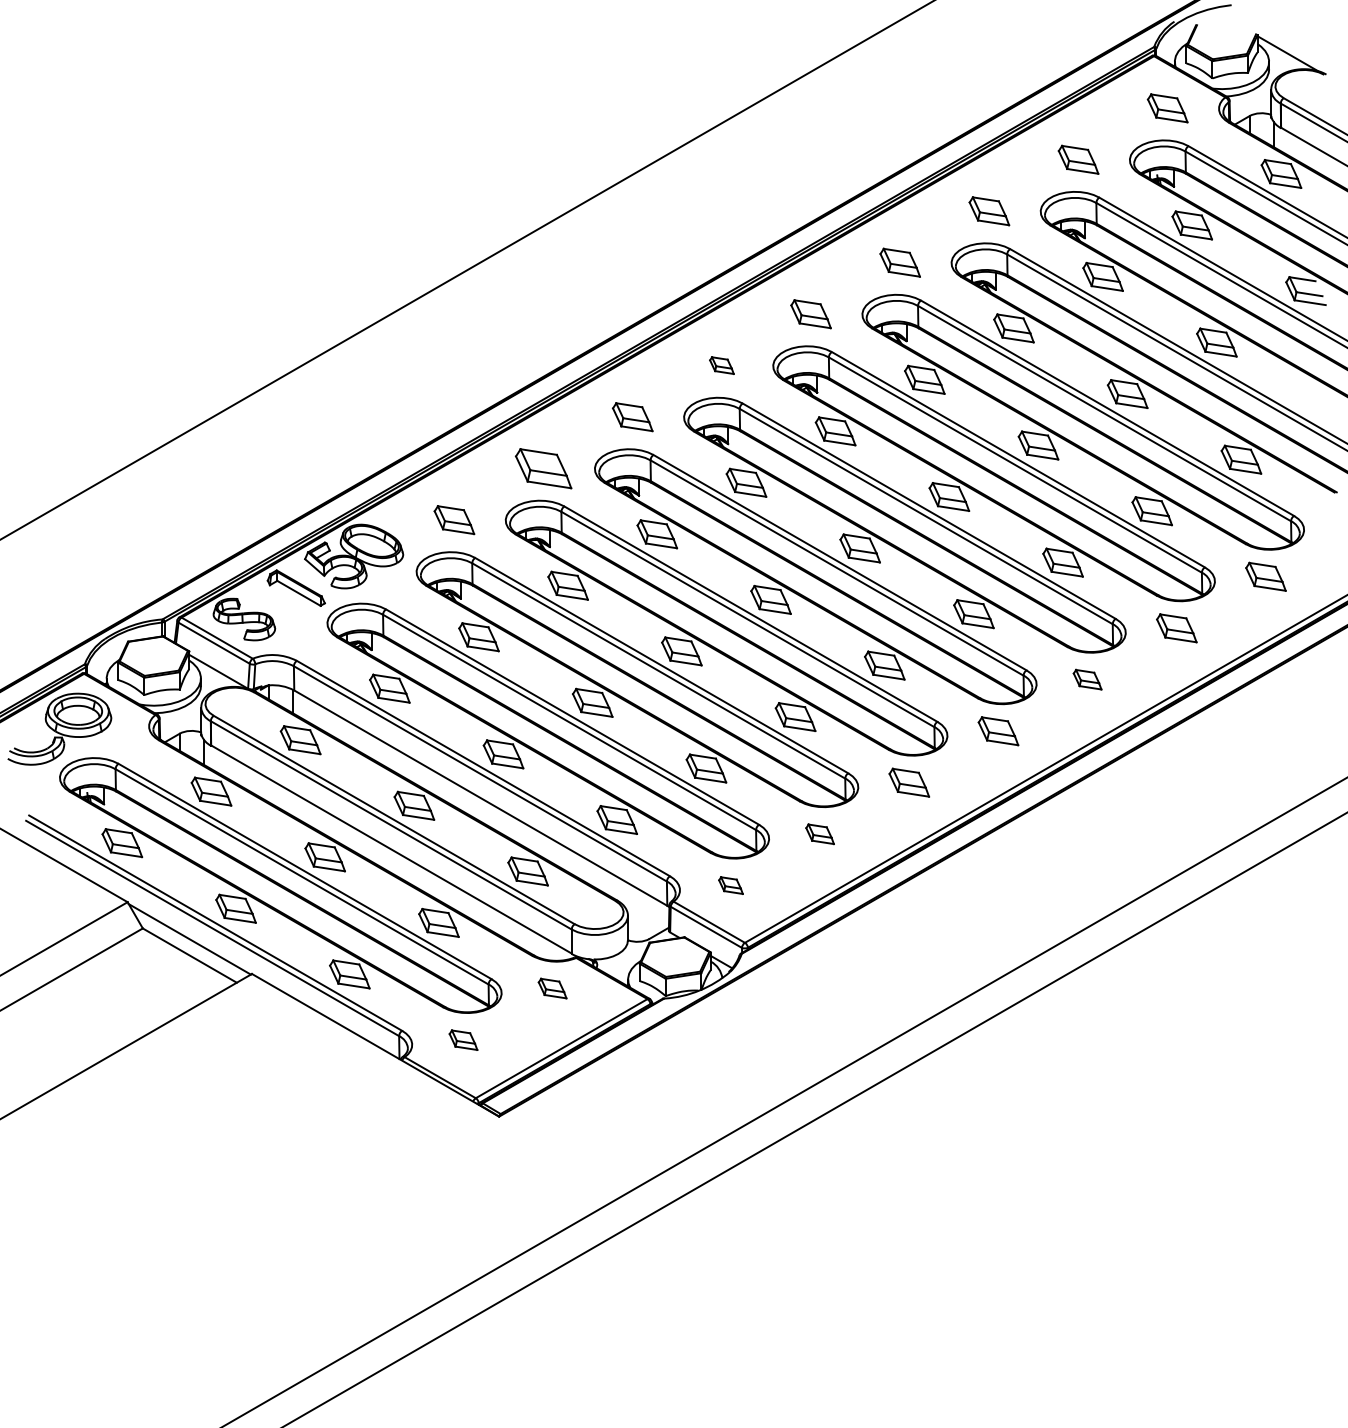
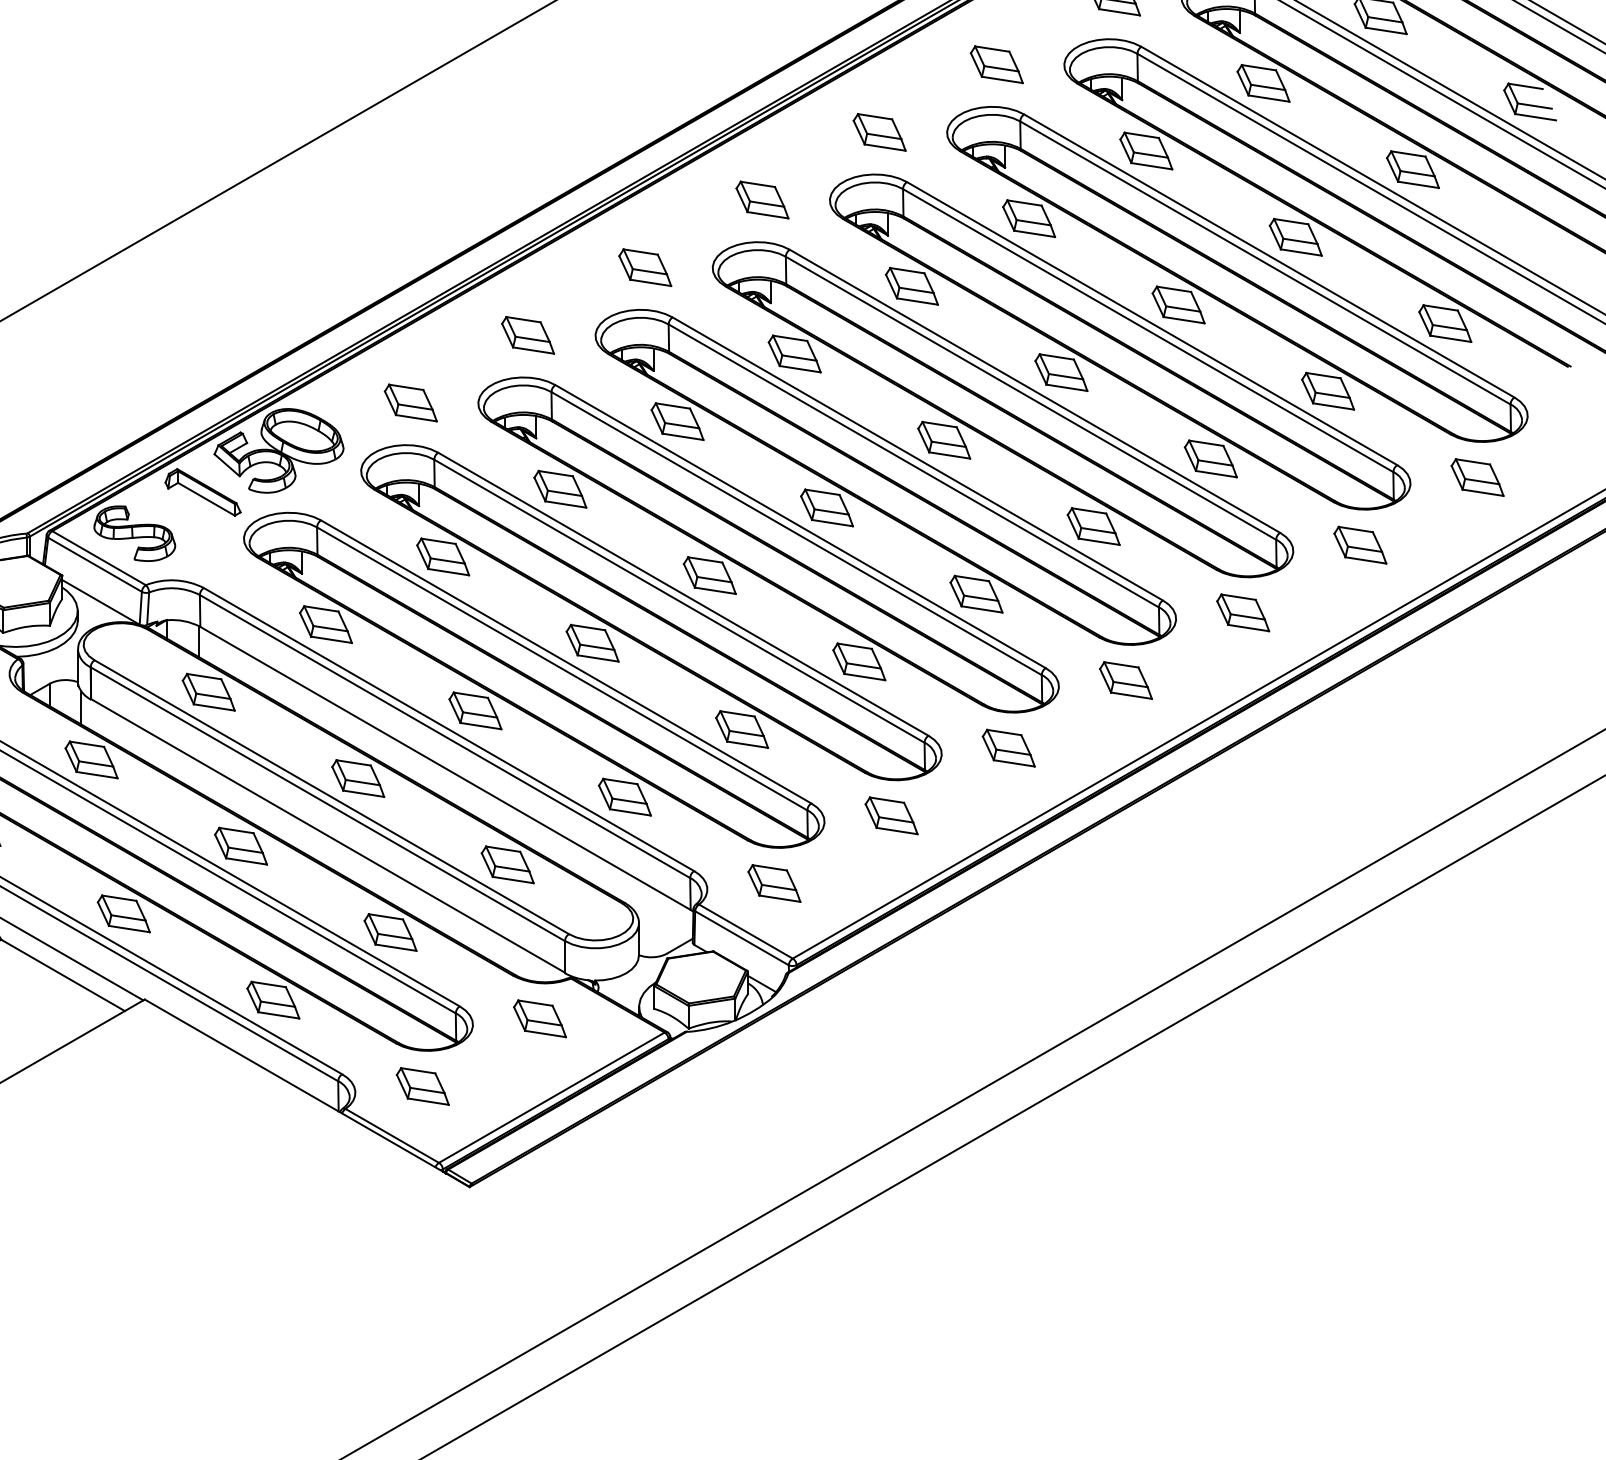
part: (721, 365) -> (761, 199), size x1.67
part: (543, 468) -> (527, 335), size x0.71
part: (1087, 679) -> (1242, 612), size x1.43
part: (819, 834) -> (890, 816), size x1.43
part: (730, 885) -> (773, 883), size x1.67
part: (552, 988) -> (539, 1018), size x1.43
part: (463, 1040) -> (422, 1086), size x1.43

